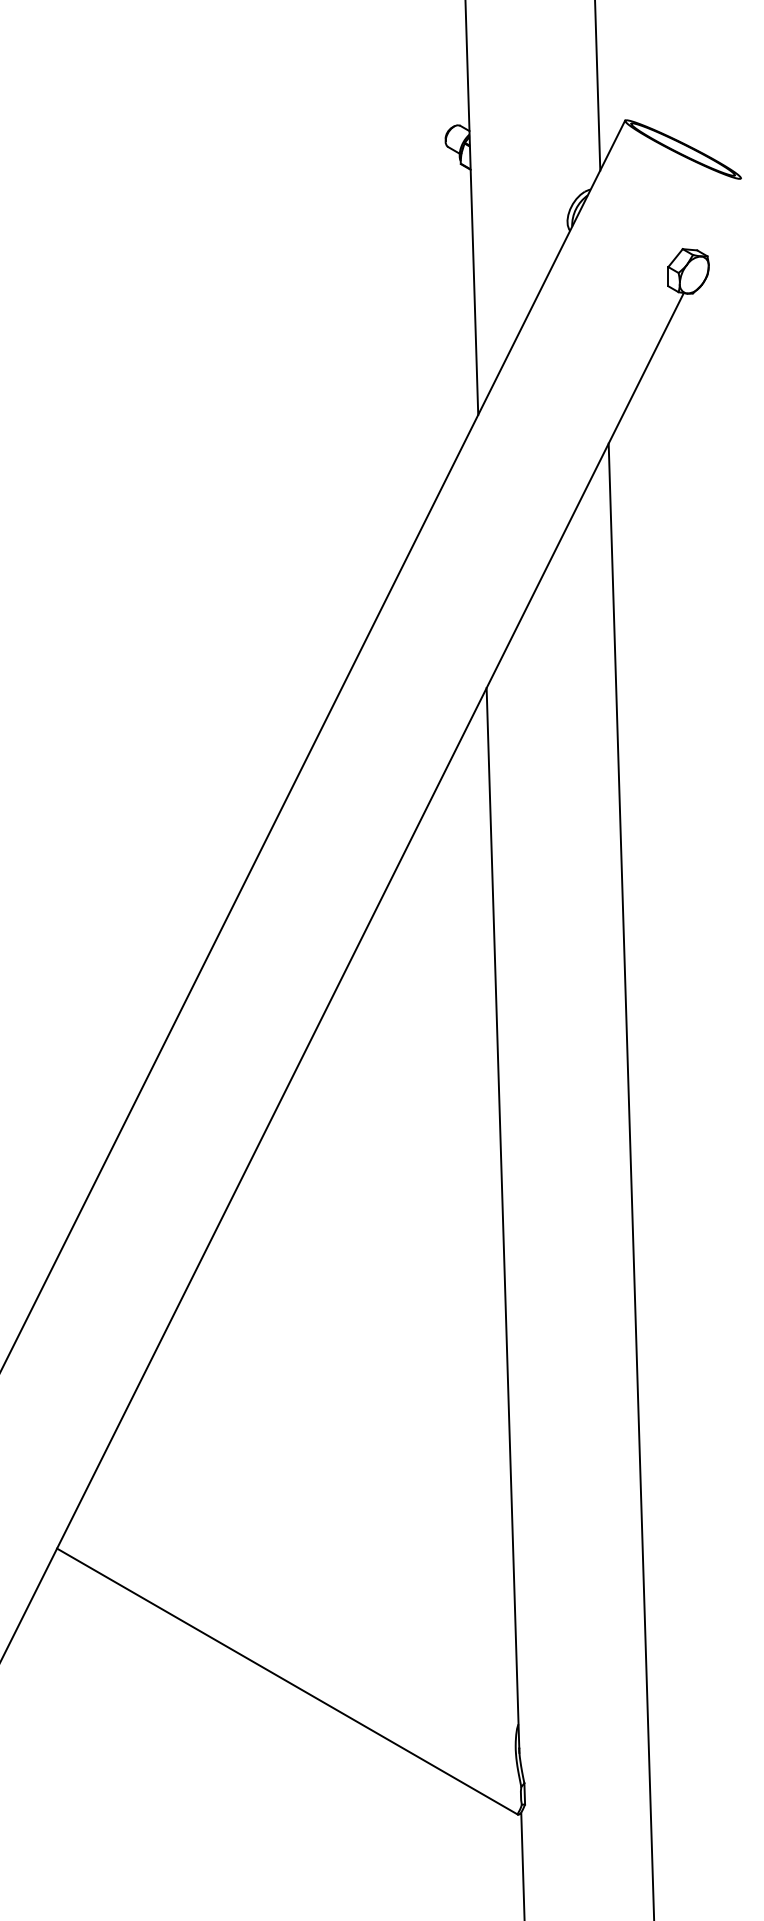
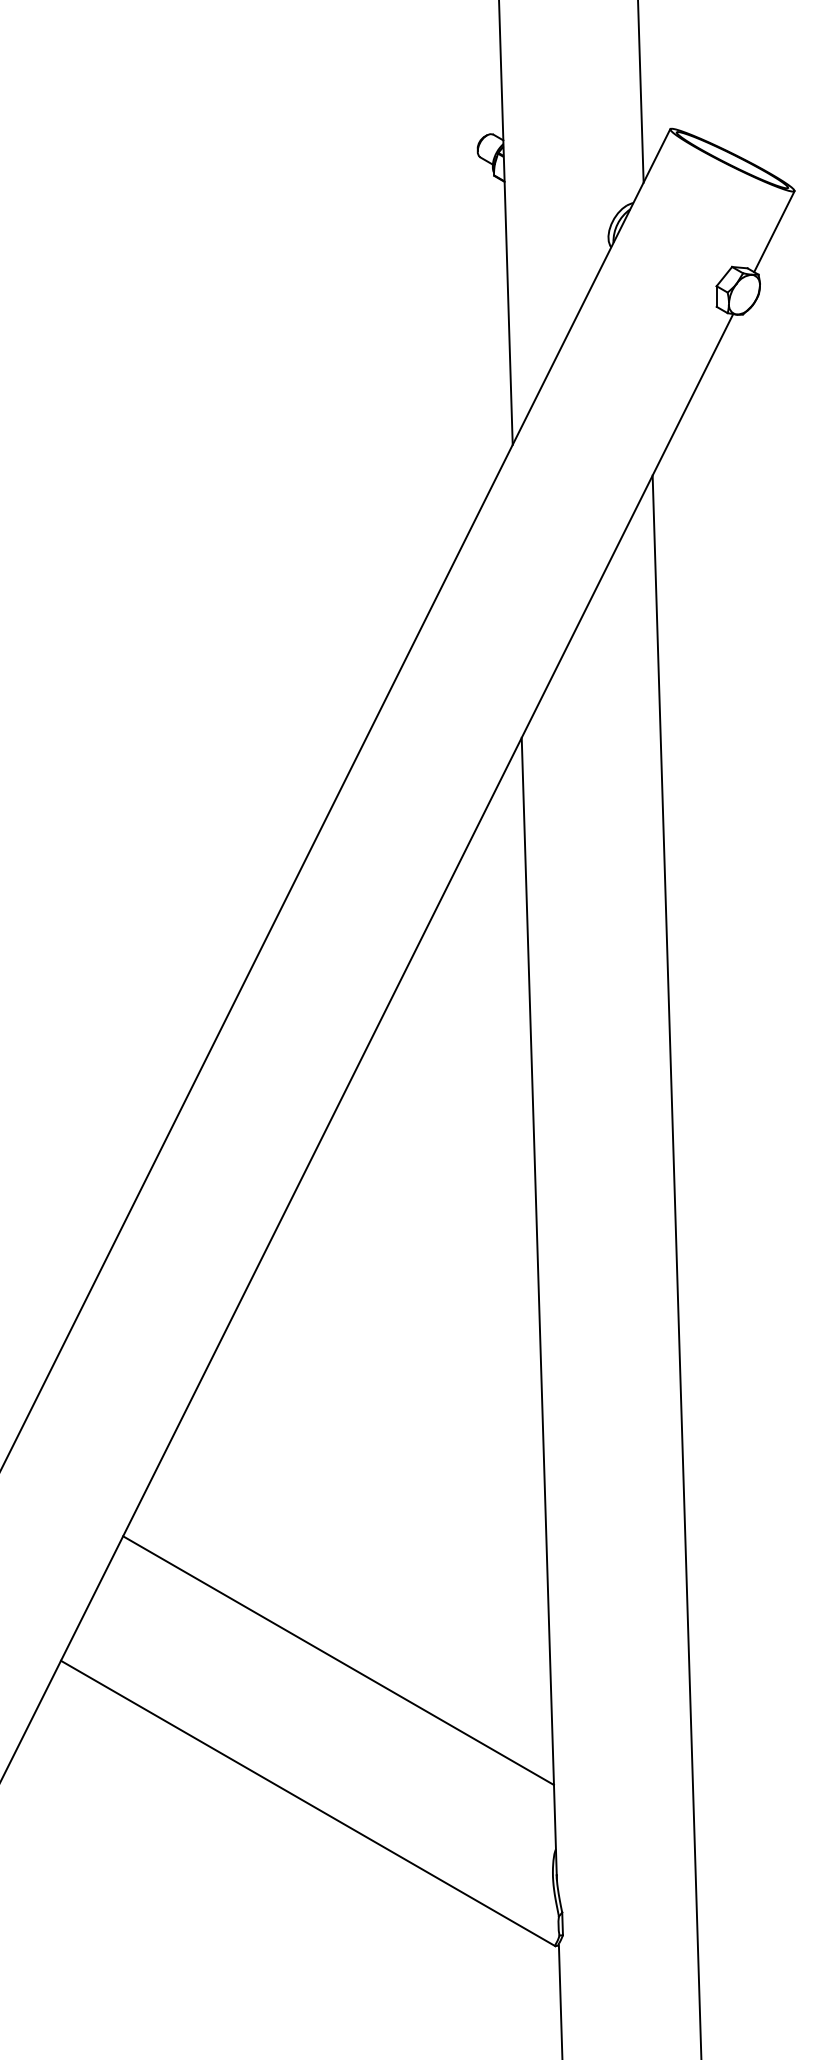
line: (722, 216) -> (774, 231), added
line: (315, 1548) -> (338, 1660), added

